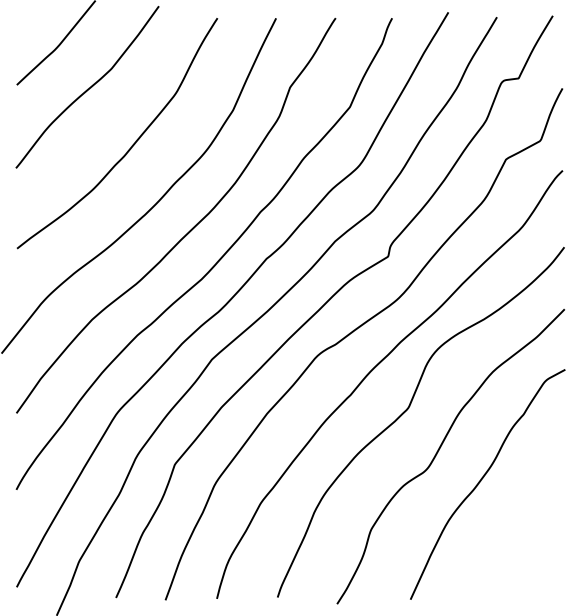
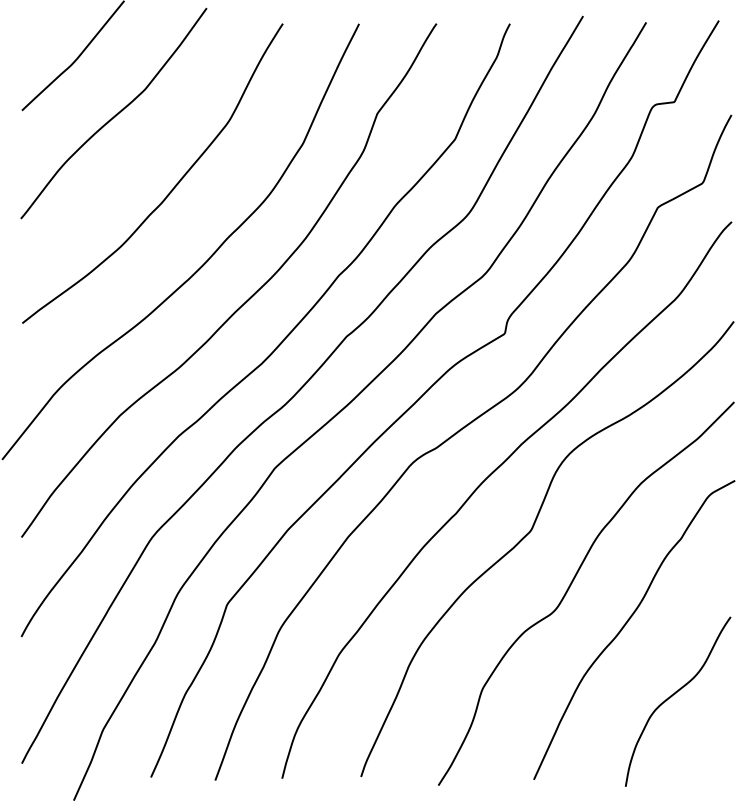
curve: (519, 534) -> (675, 694), added

